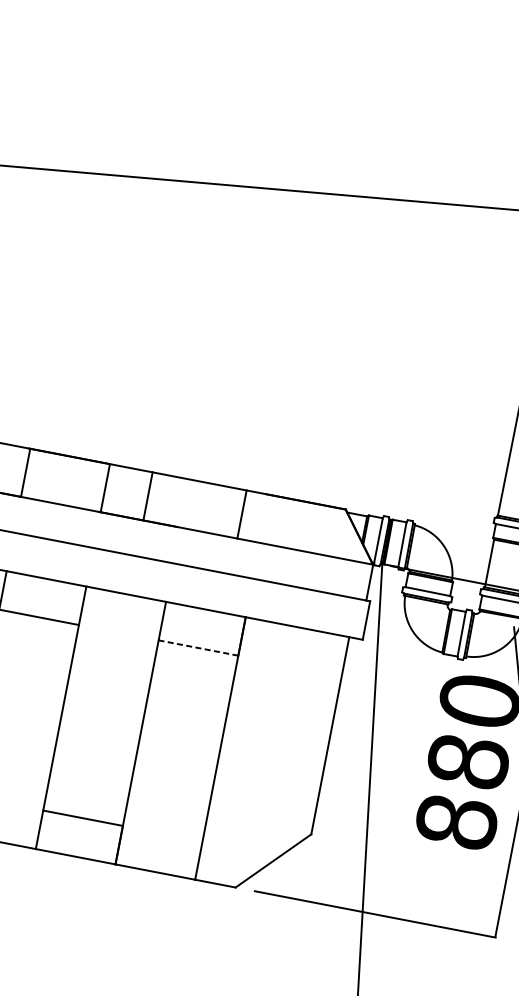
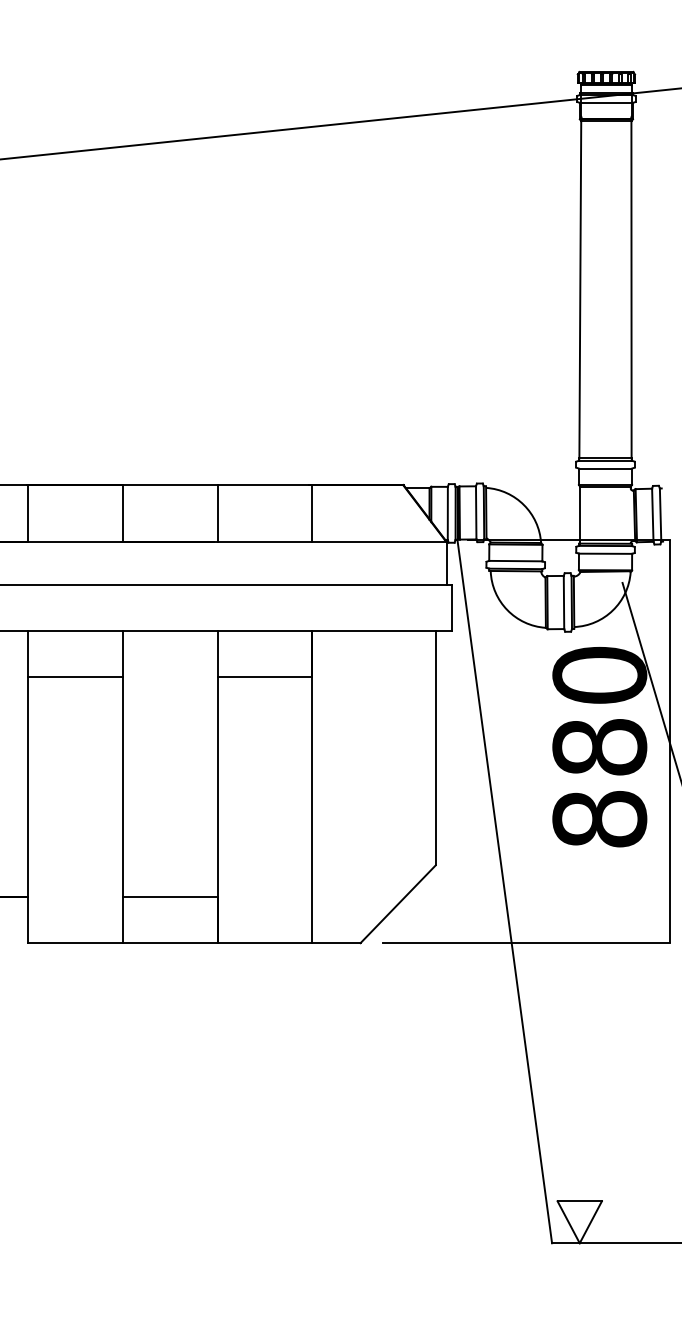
line: (147, 496) -> (217, 513), moved
line: (242, 514) -> (312, 513), moved
line: (198, 647) -> (264, 676), dashed -> solid

